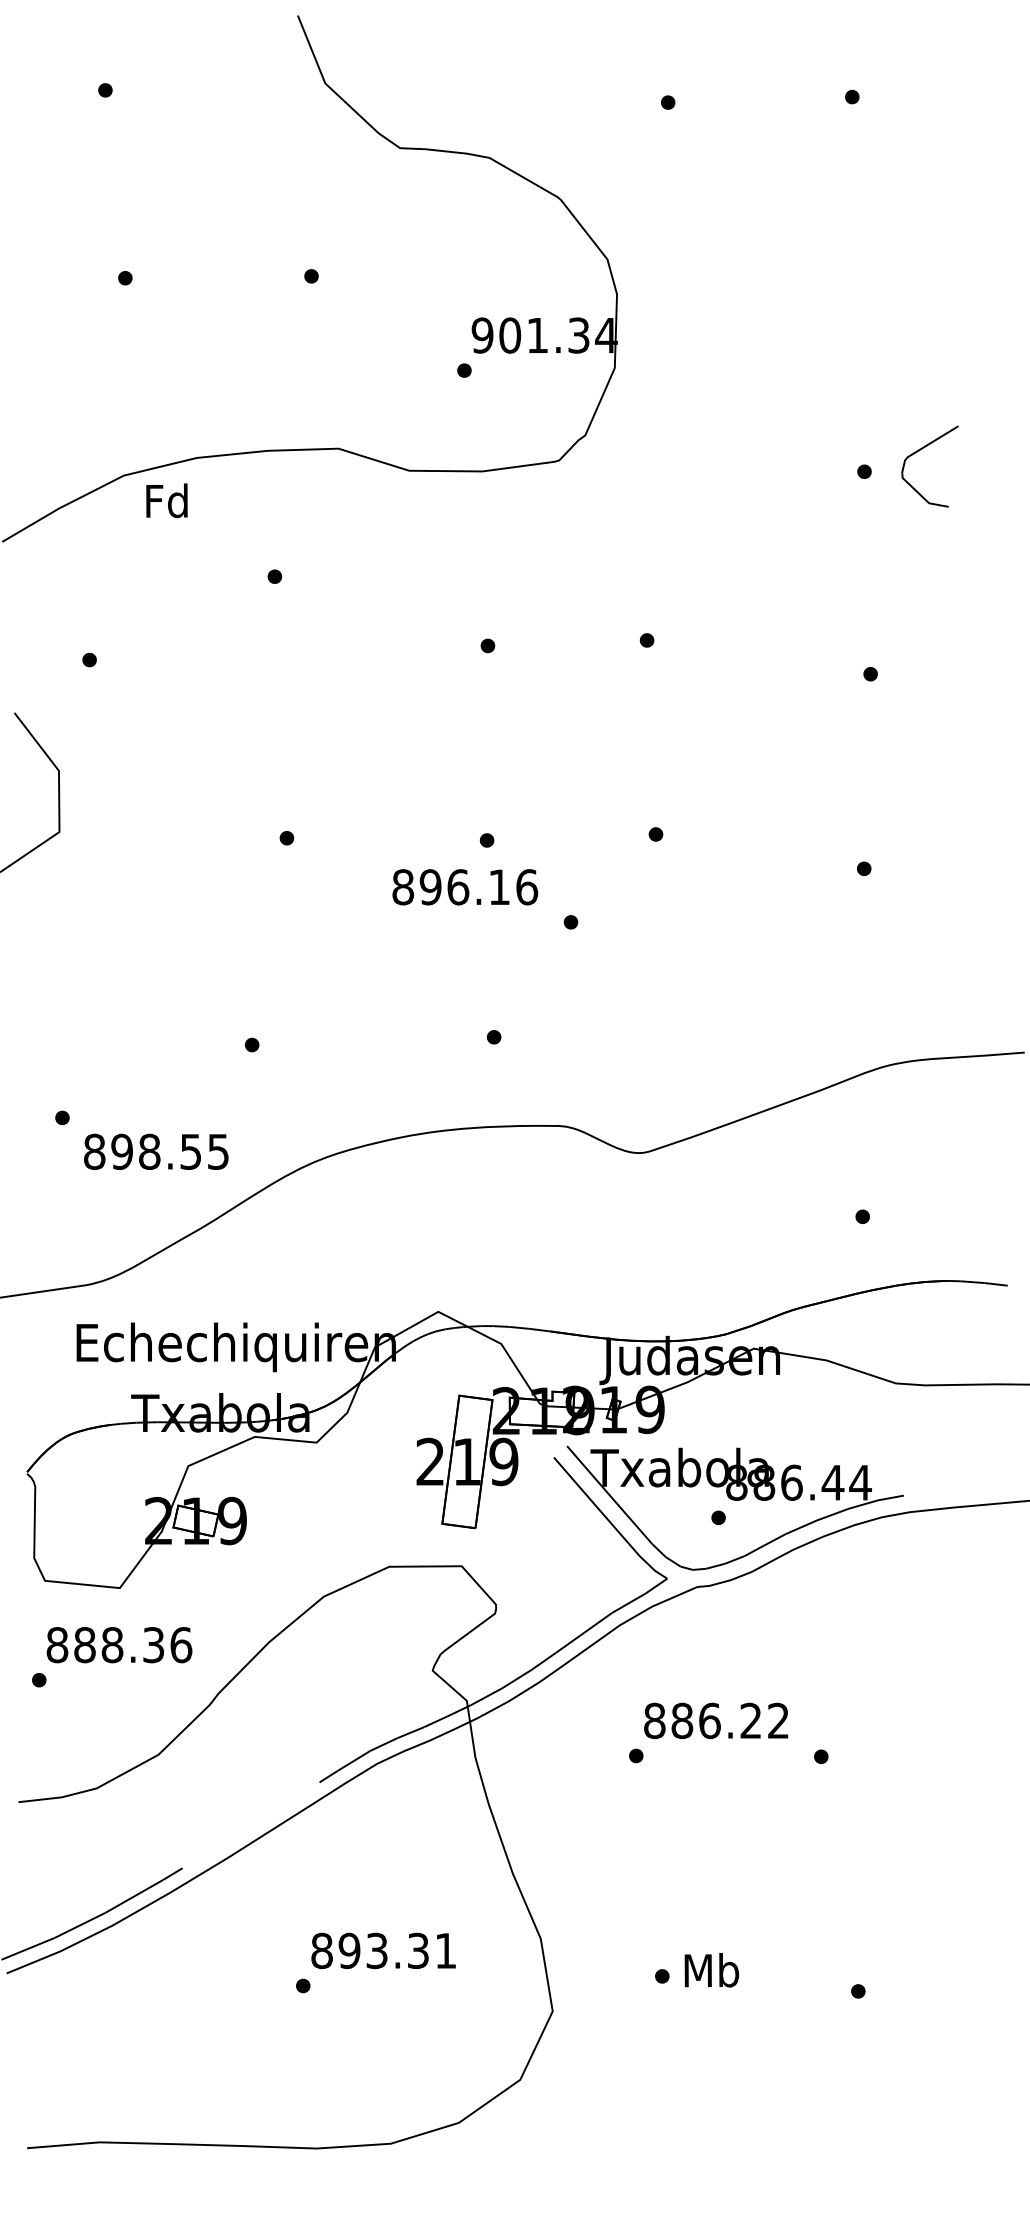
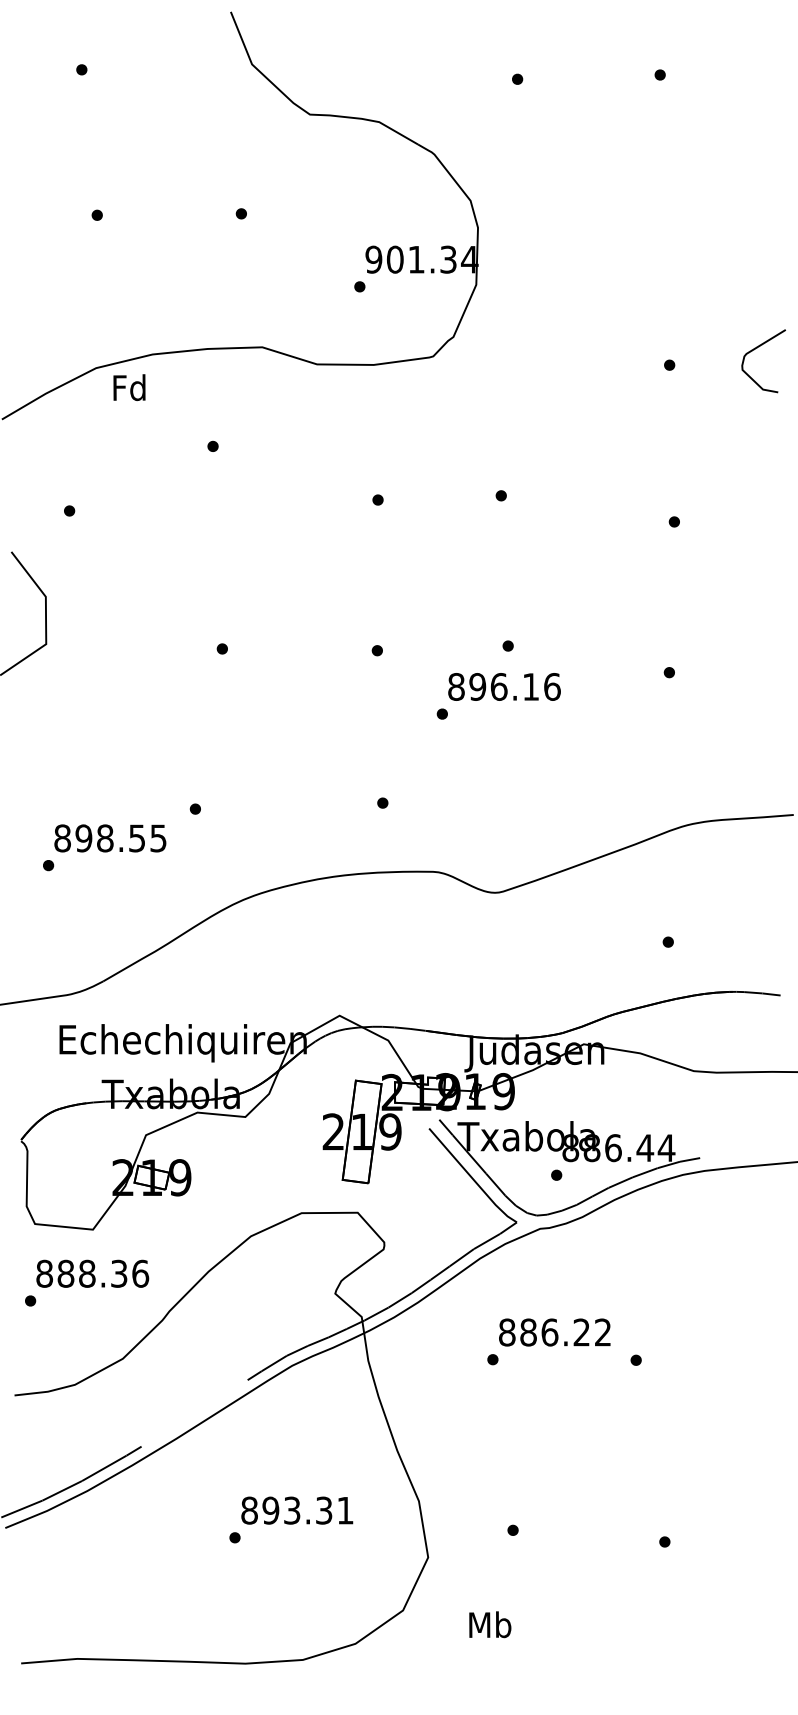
curve: (919, 451) -> (755, 349), moved
text: (465, 887) -> (504, 687), moved
text: (156, 1151) -> (110, 838), moved
text: (711, 1970) -> (489, 1624), moved

